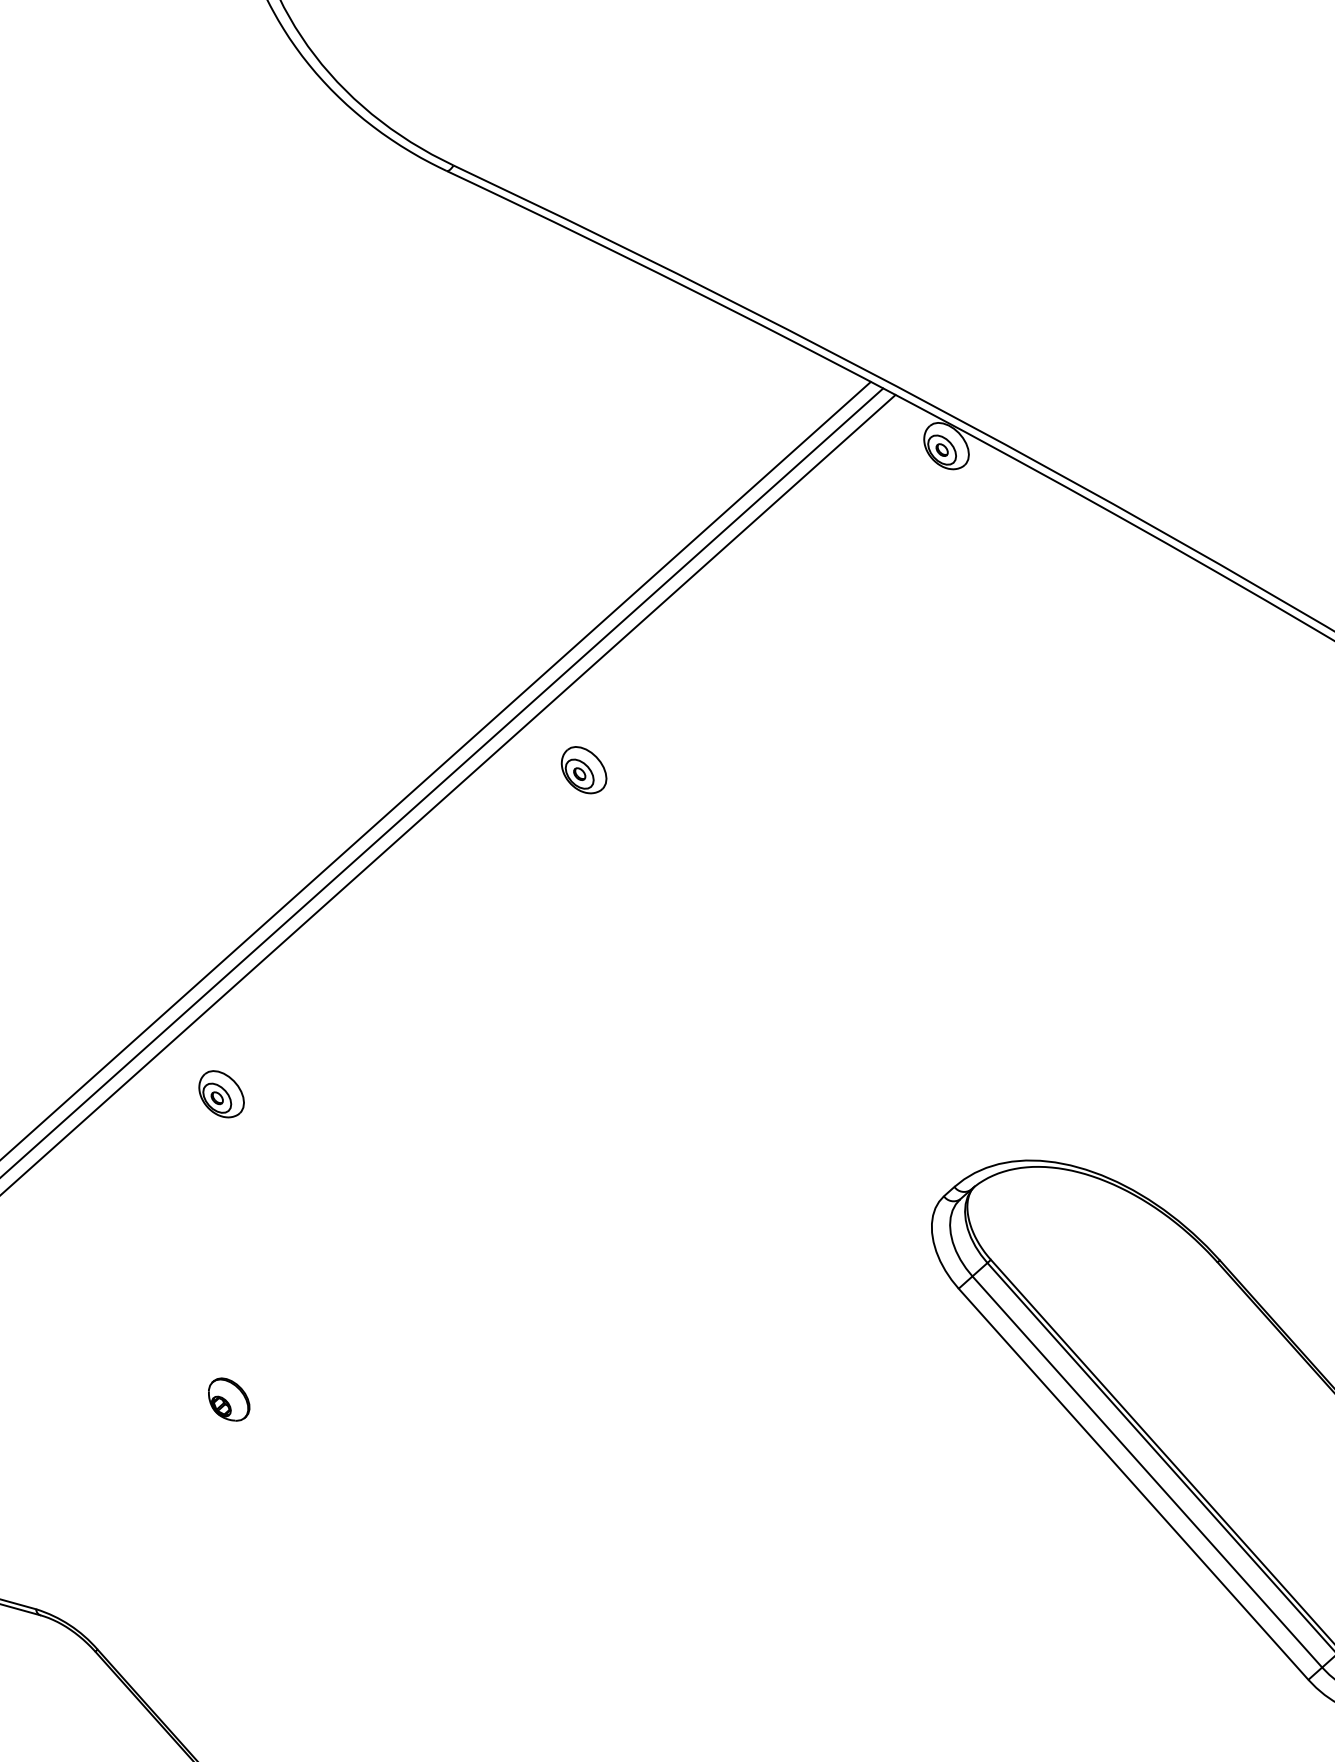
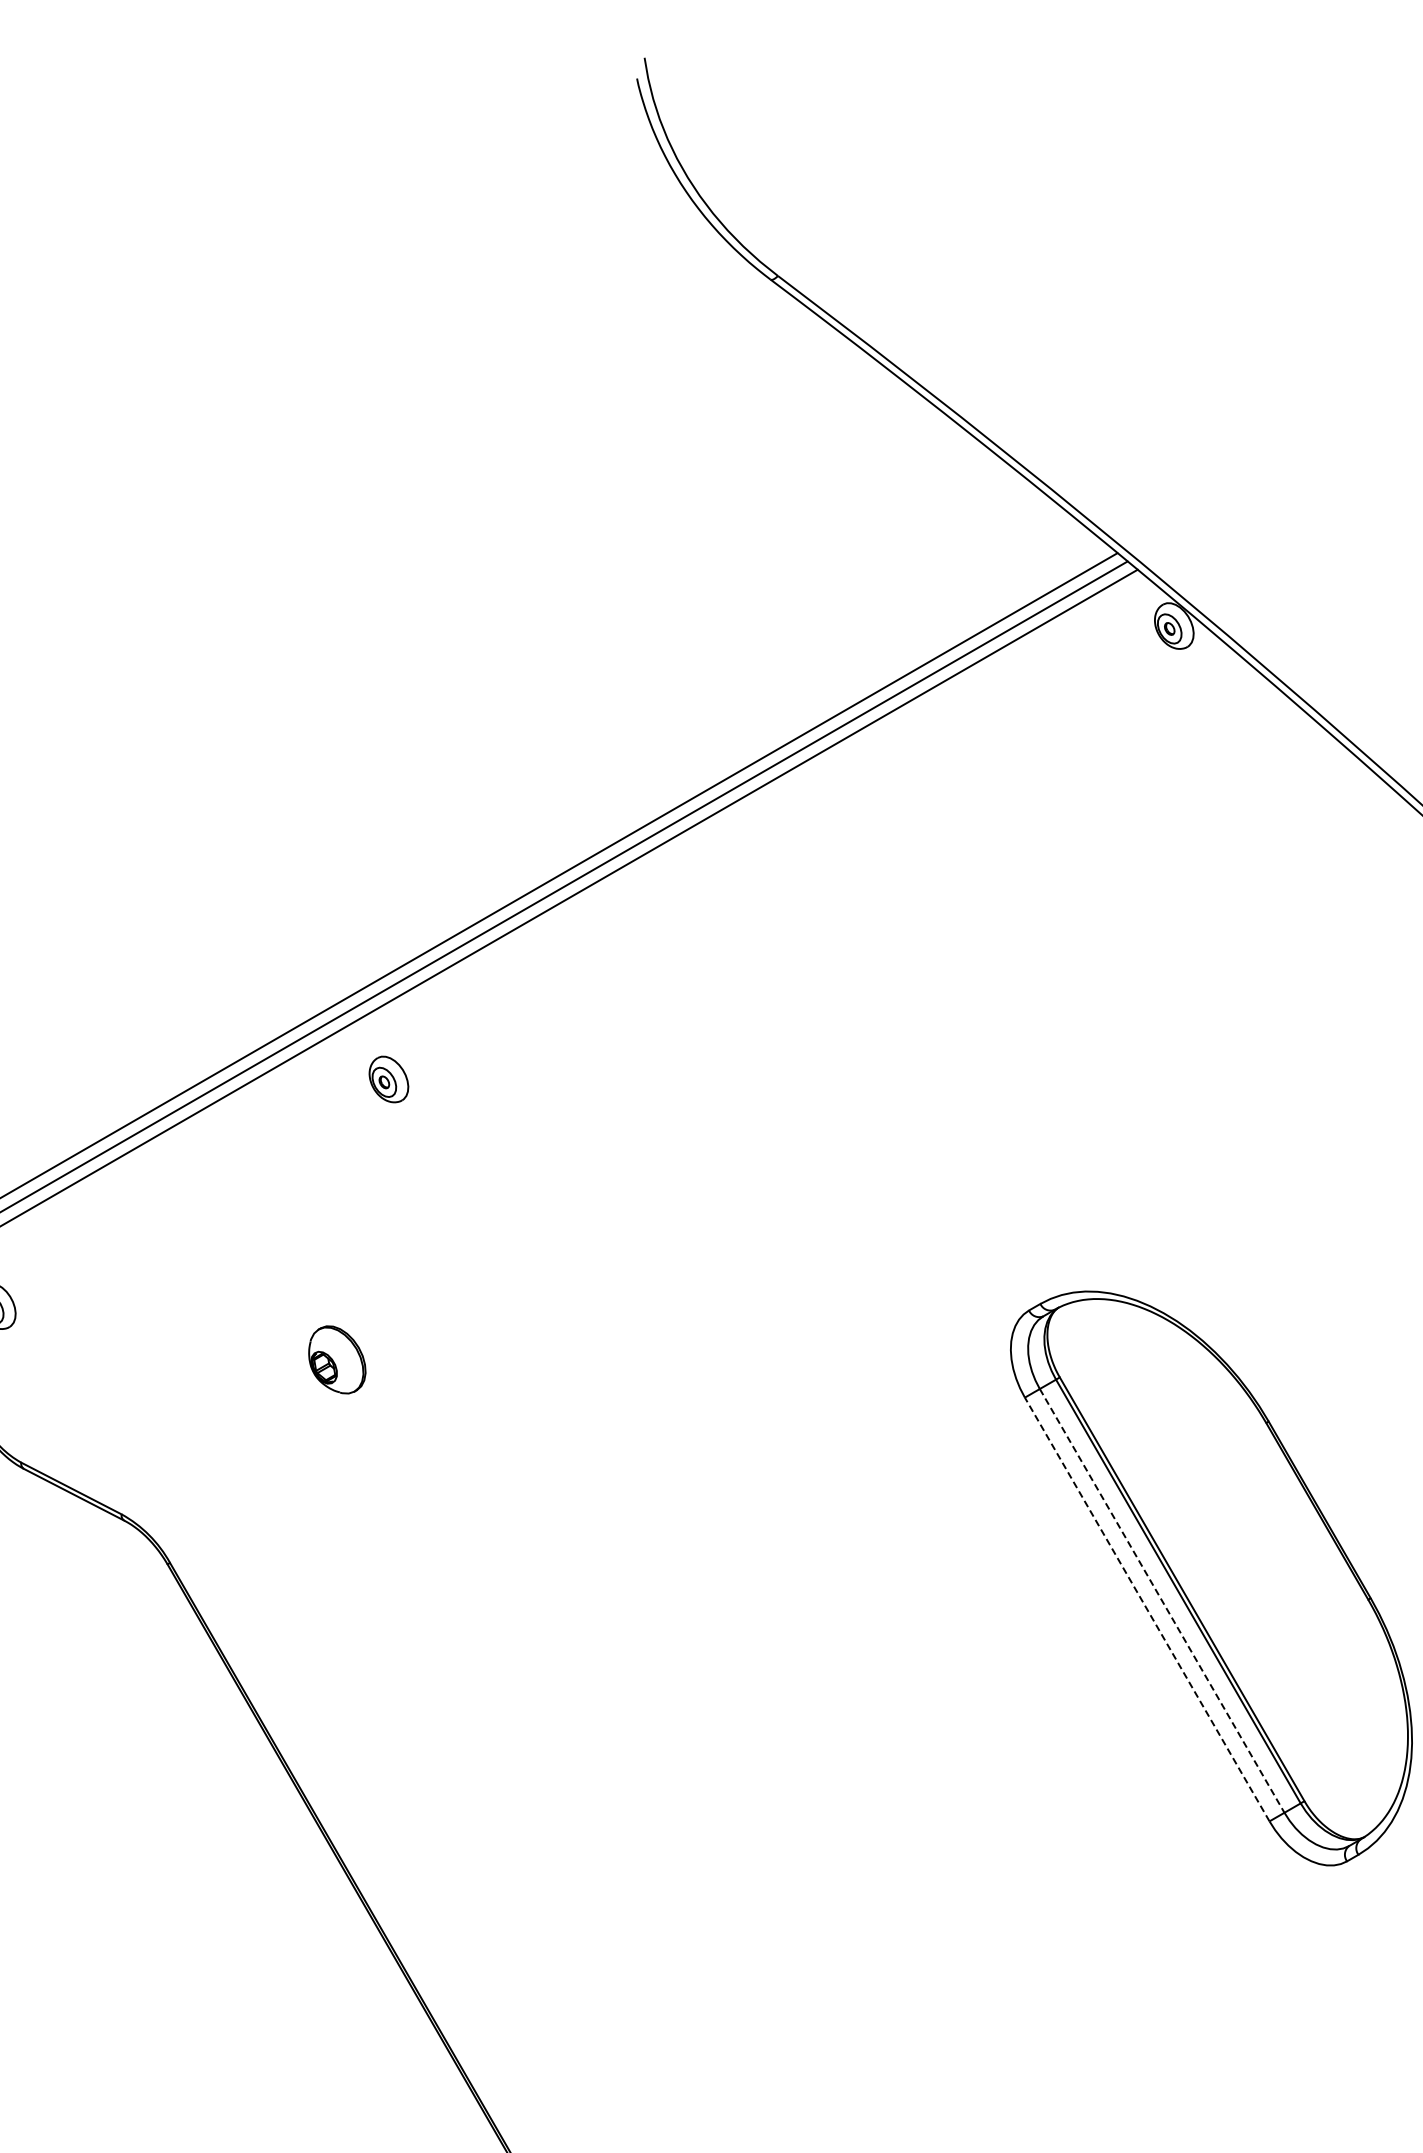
part: (583, 769) -> (781, 852), removed
part: (228, 1399) -> (337, 1359), size x1.6
line: (1147, 1471) -> (1162, 1600), solid -> dashed
line: (1133, 1484) -> (1147, 1609), solid -> dashed

